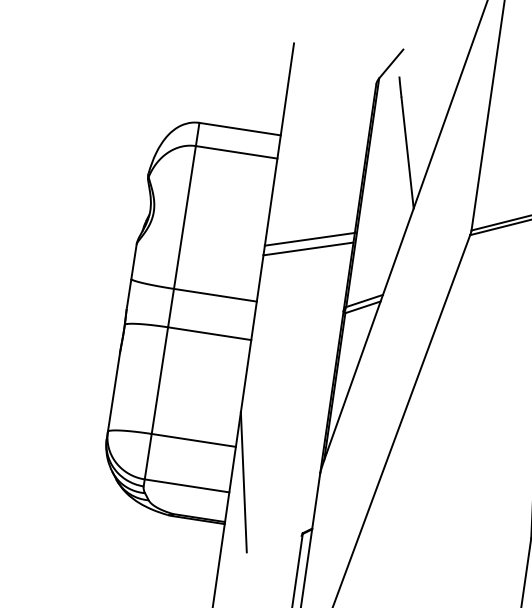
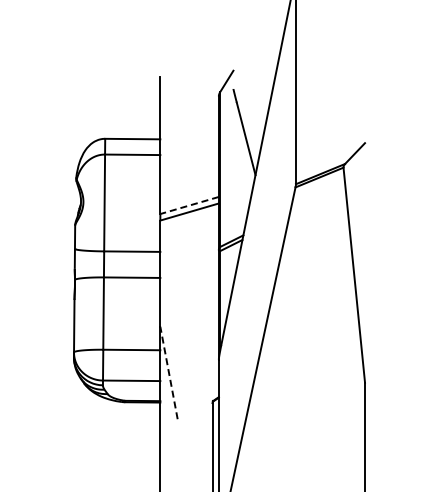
line: (309, 239) -> (189, 205), solid -> dashed
line: (243, 481) -> (168, 372), solid -> dashed

